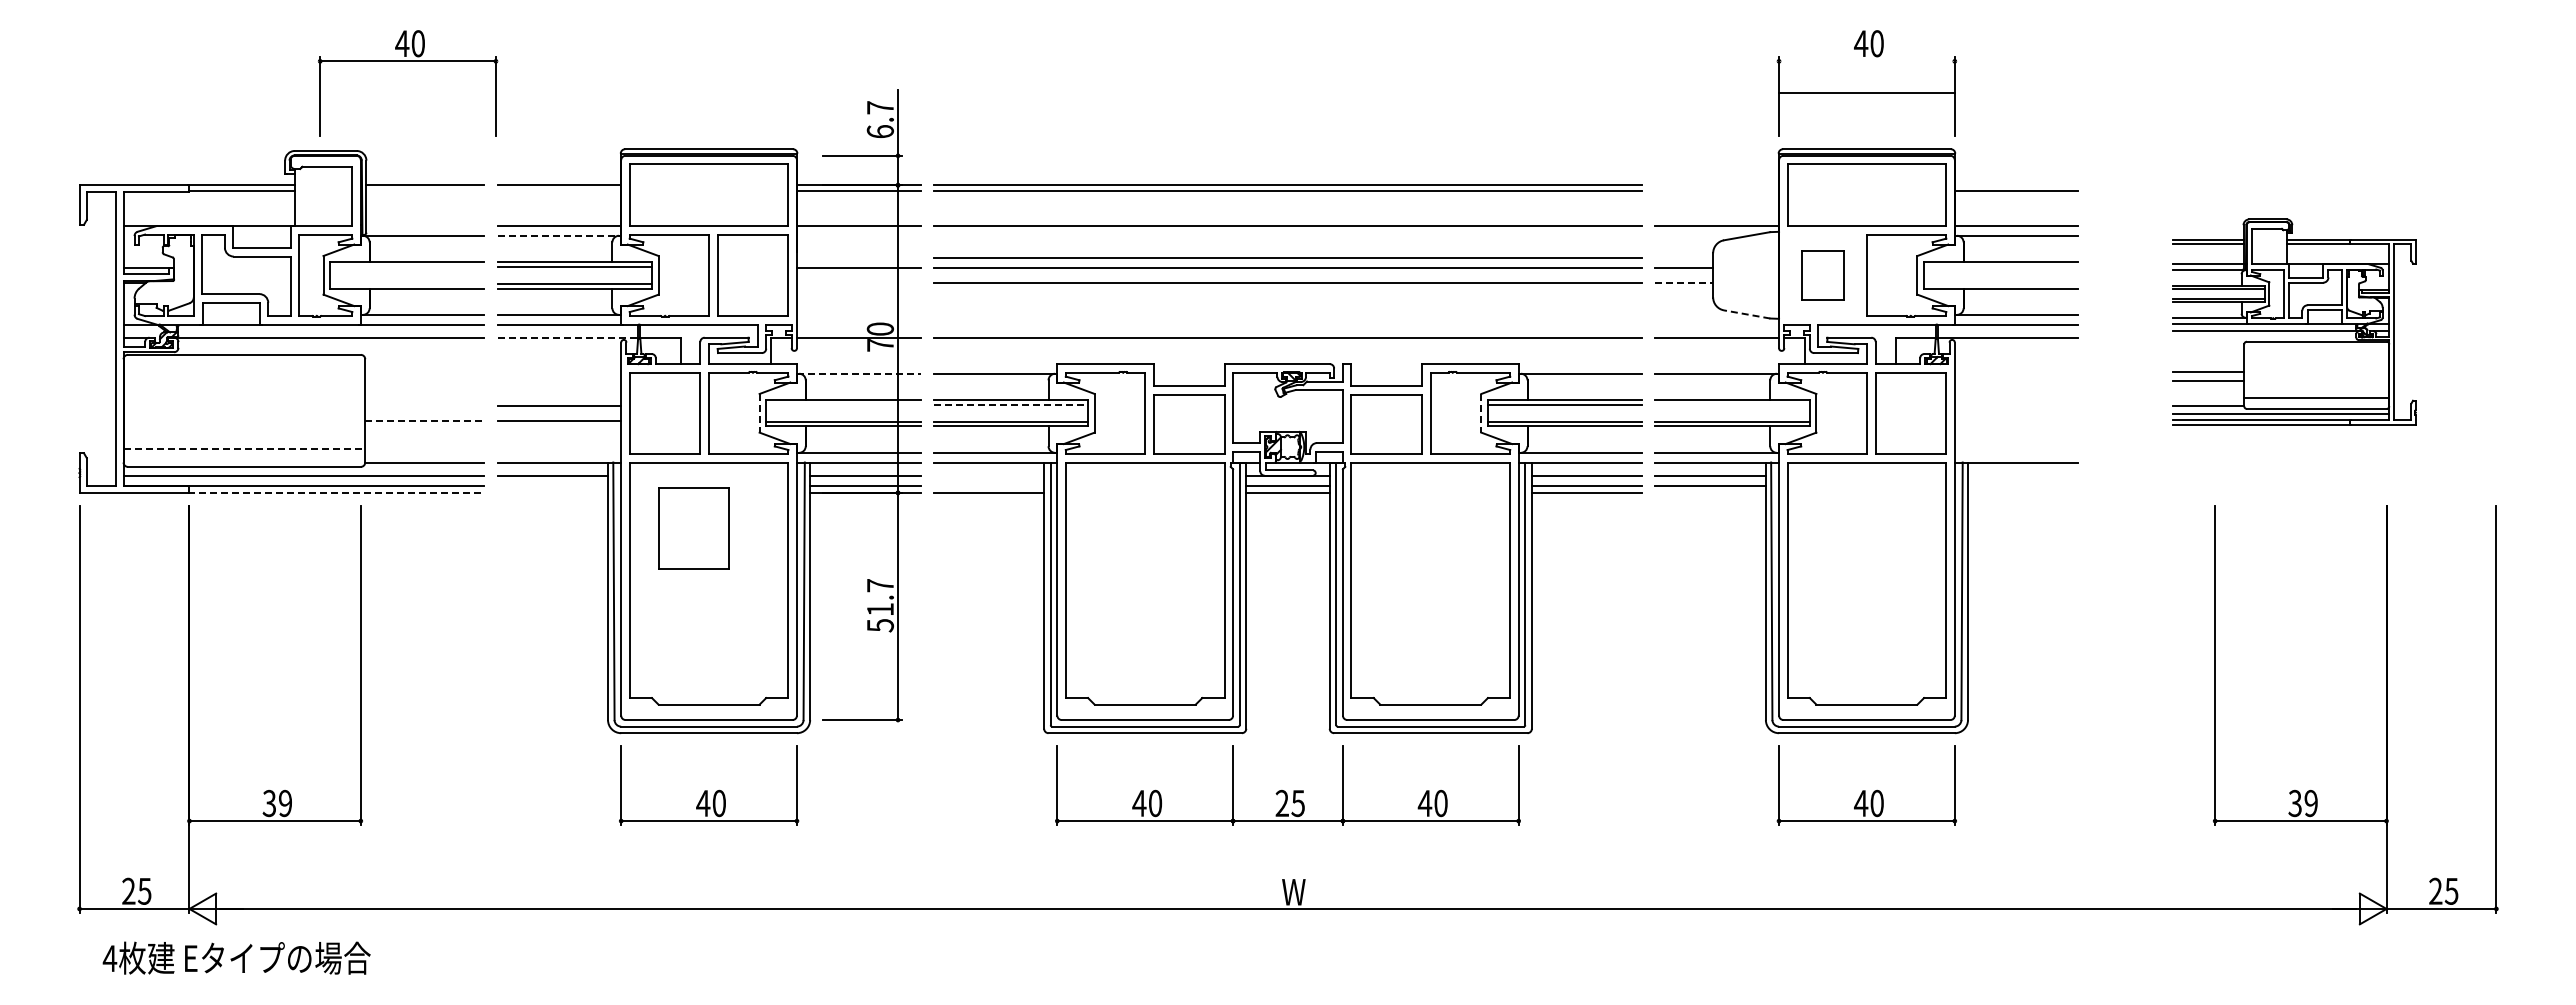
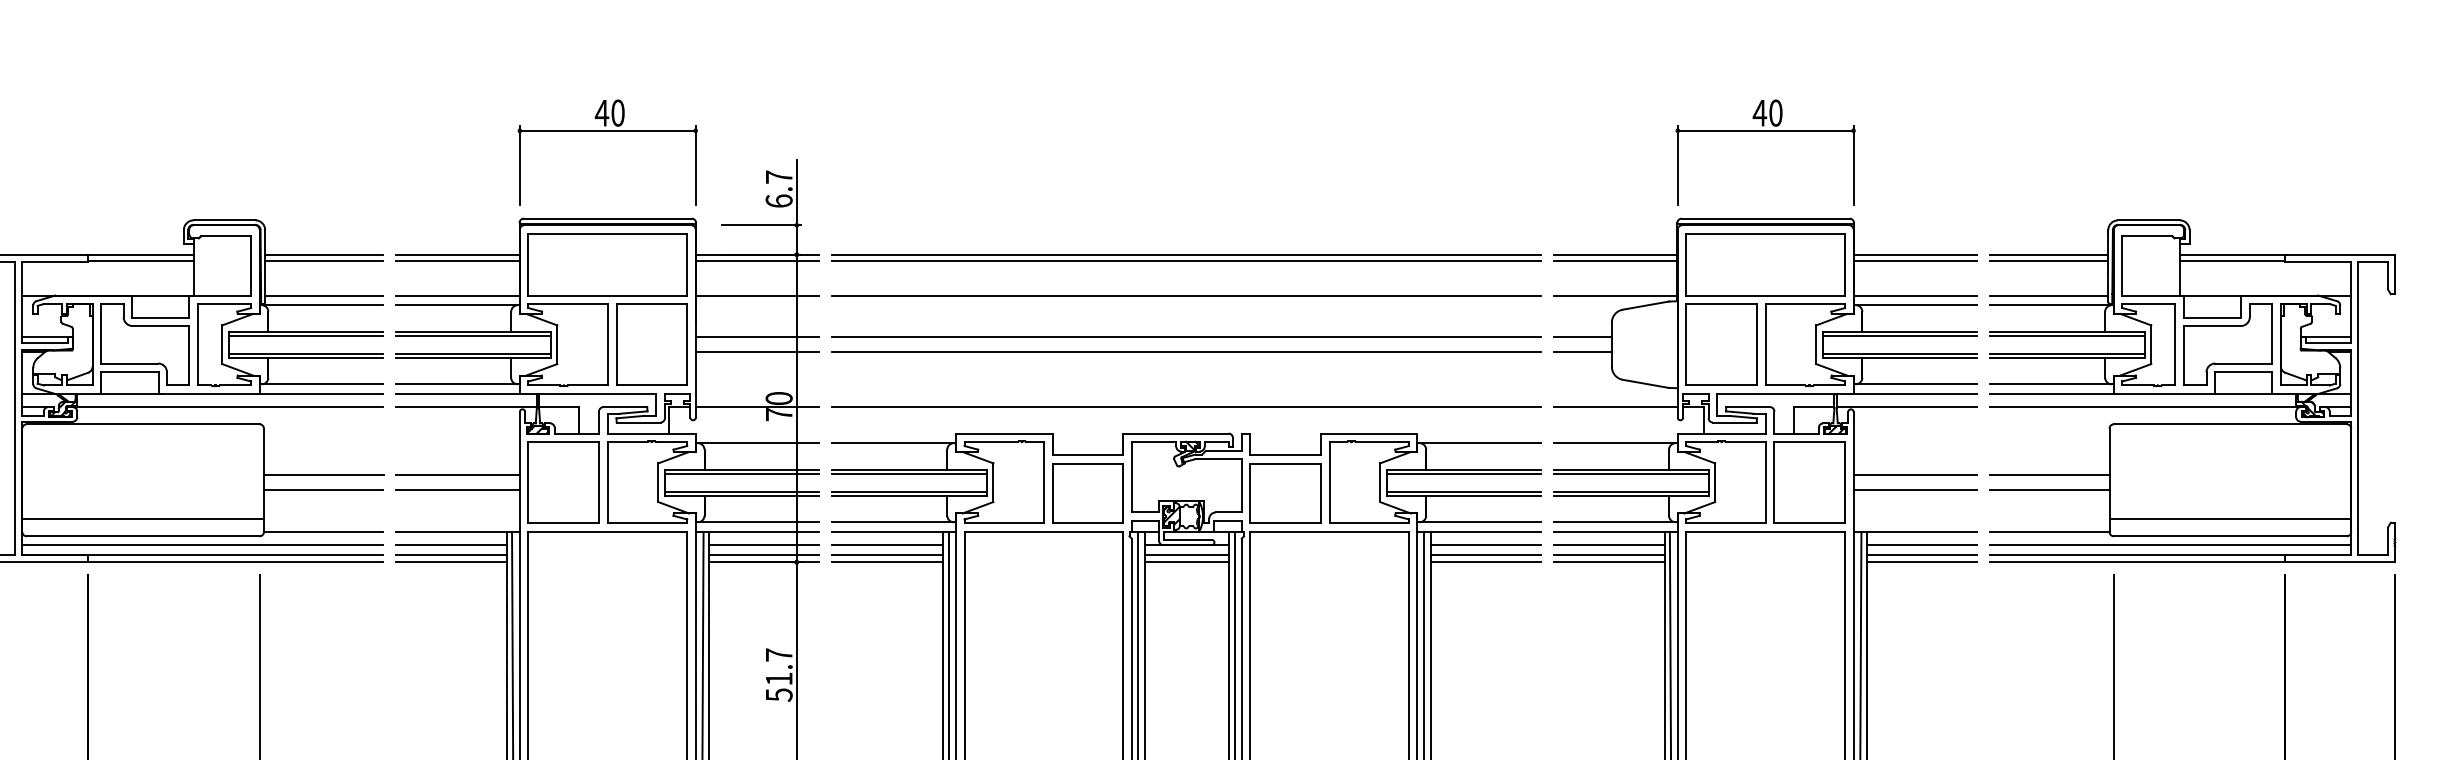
part: (408, 61) -> (608, 130), moved
line: (1866, 93) -> (1765, 130), moved
line: (1716, 185) -> (1615, 254), added
line: (2016, 185) -> (1915, 254), added
line: (425, 191) -> (324, 260), added
line: (558, 191) -> (457, 260), added
line: (1716, 191) -> (1615, 260), added
line: (425, 226) -> (324, 295), added
line: (559, 235) -> (458, 304), dashed -> solid
line: (1287, 257) -> (1186, 326), removed
line: (407, 266) -> (306, 335), added
line: (2001, 266) -> (1900, 335), added
part: (1822, 275) -> (1721, 344), size x1.67
line: (858, 282) -> (757, 351), added
line: (1684, 282) -> (1583, 351), dashed -> solid
line: (407, 284) -> (306, 353), added
line: (2001, 284) -> (1900, 353), added
line: (1746, 314) -> (1645, 383), dashed -> solid
part: (2294, 321) -> (2193, 390), size x1.67
line: (568, 337) -> (467, 406), dashed -> solid
line: (858, 373) -> (757, 442), dashed -> solid
line: (843, 404) -> (742, 473), added
line: (1011, 404) -> (910, 473), dashed -> solid
line: (1732, 404) -> (1631, 473), added
line: (424, 405) -> (323, 474), added
line: (2016, 405) -> (1915, 474), added
line: (759, 413) -> (658, 482), dashed -> solid
line: (1481, 413) -> (1380, 482), dashed -> solid
line: (424, 420) -> (323, 489), dashed -> solid
line: (2016, 420) -> (1915, 489), added
line: (244, 449) -> (143, 518), dashed -> solid
line: (988, 475) -> (887, 544), added
line: (2023, 475) -> (1922, 544), added
line: (552, 485) -> (451, 554), added
line: (988, 485) -> (887, 554), added
line: (2023, 485) -> (1922, 554), added
line: (336, 492) -> (235, 561), dashed -> solid
line: (552, 492) -> (451, 561), added
line: (1710, 492) -> (1609, 561), added
line: (2023, 492) -> (1922, 561), added
part: (693, 528) -> (592, 597), removed

